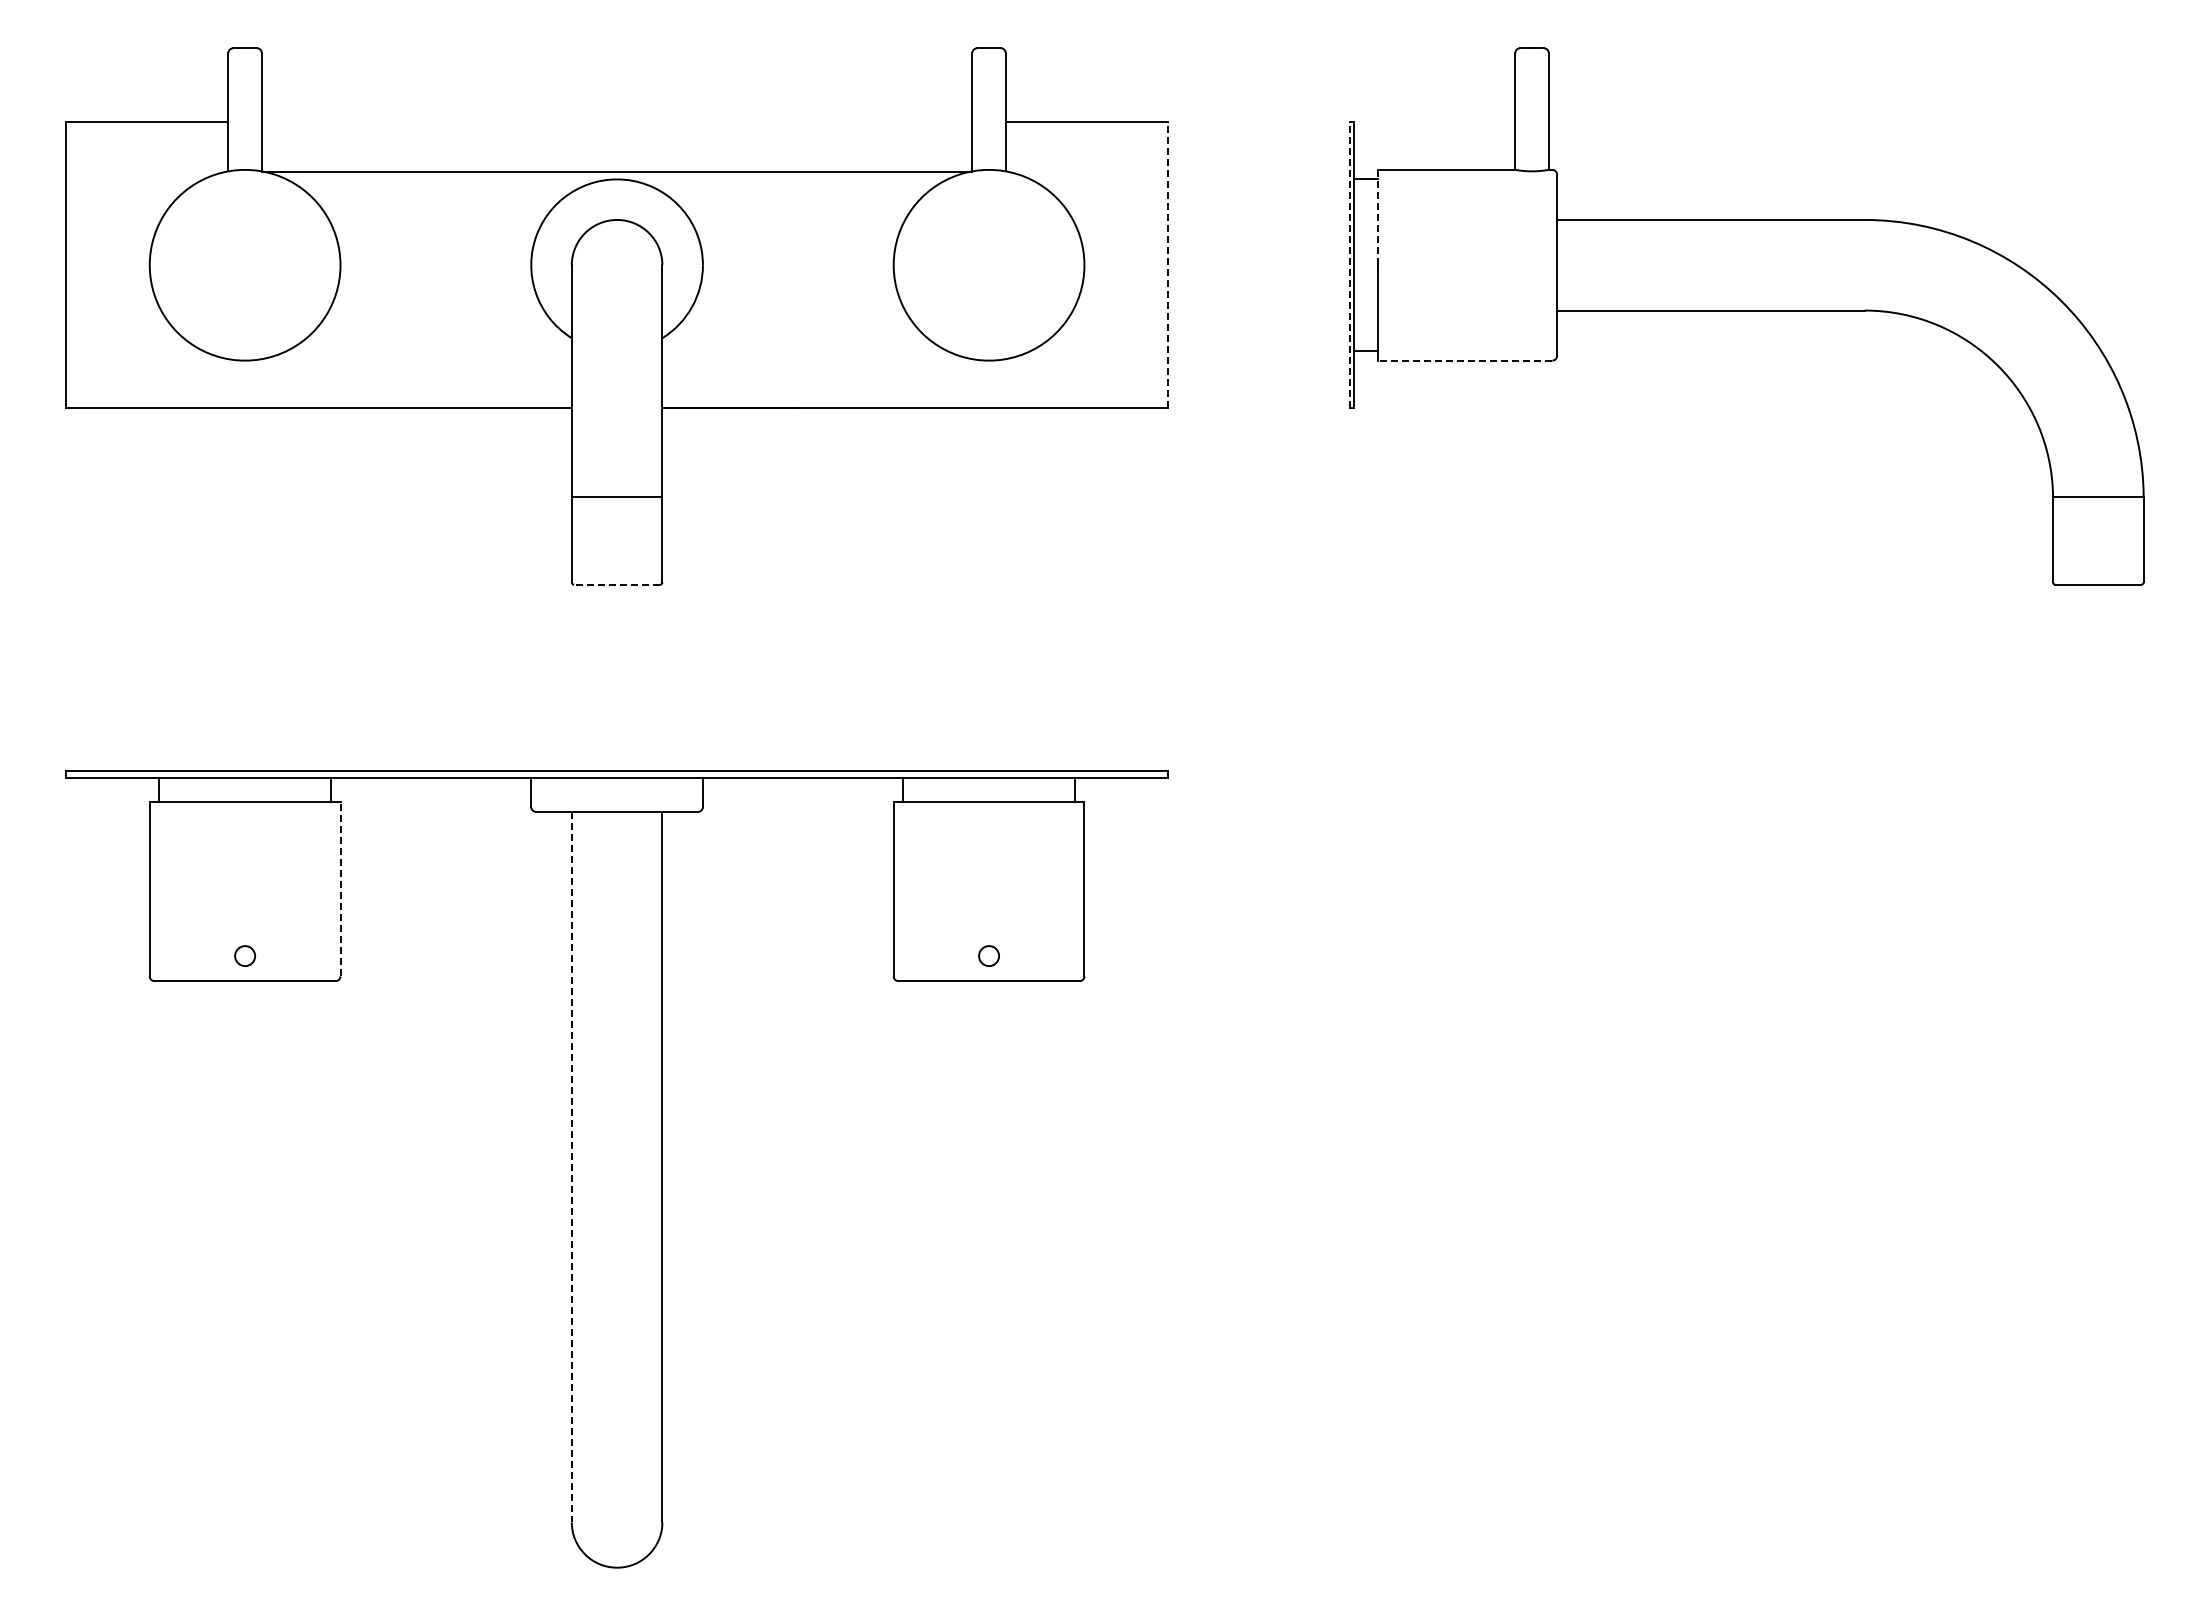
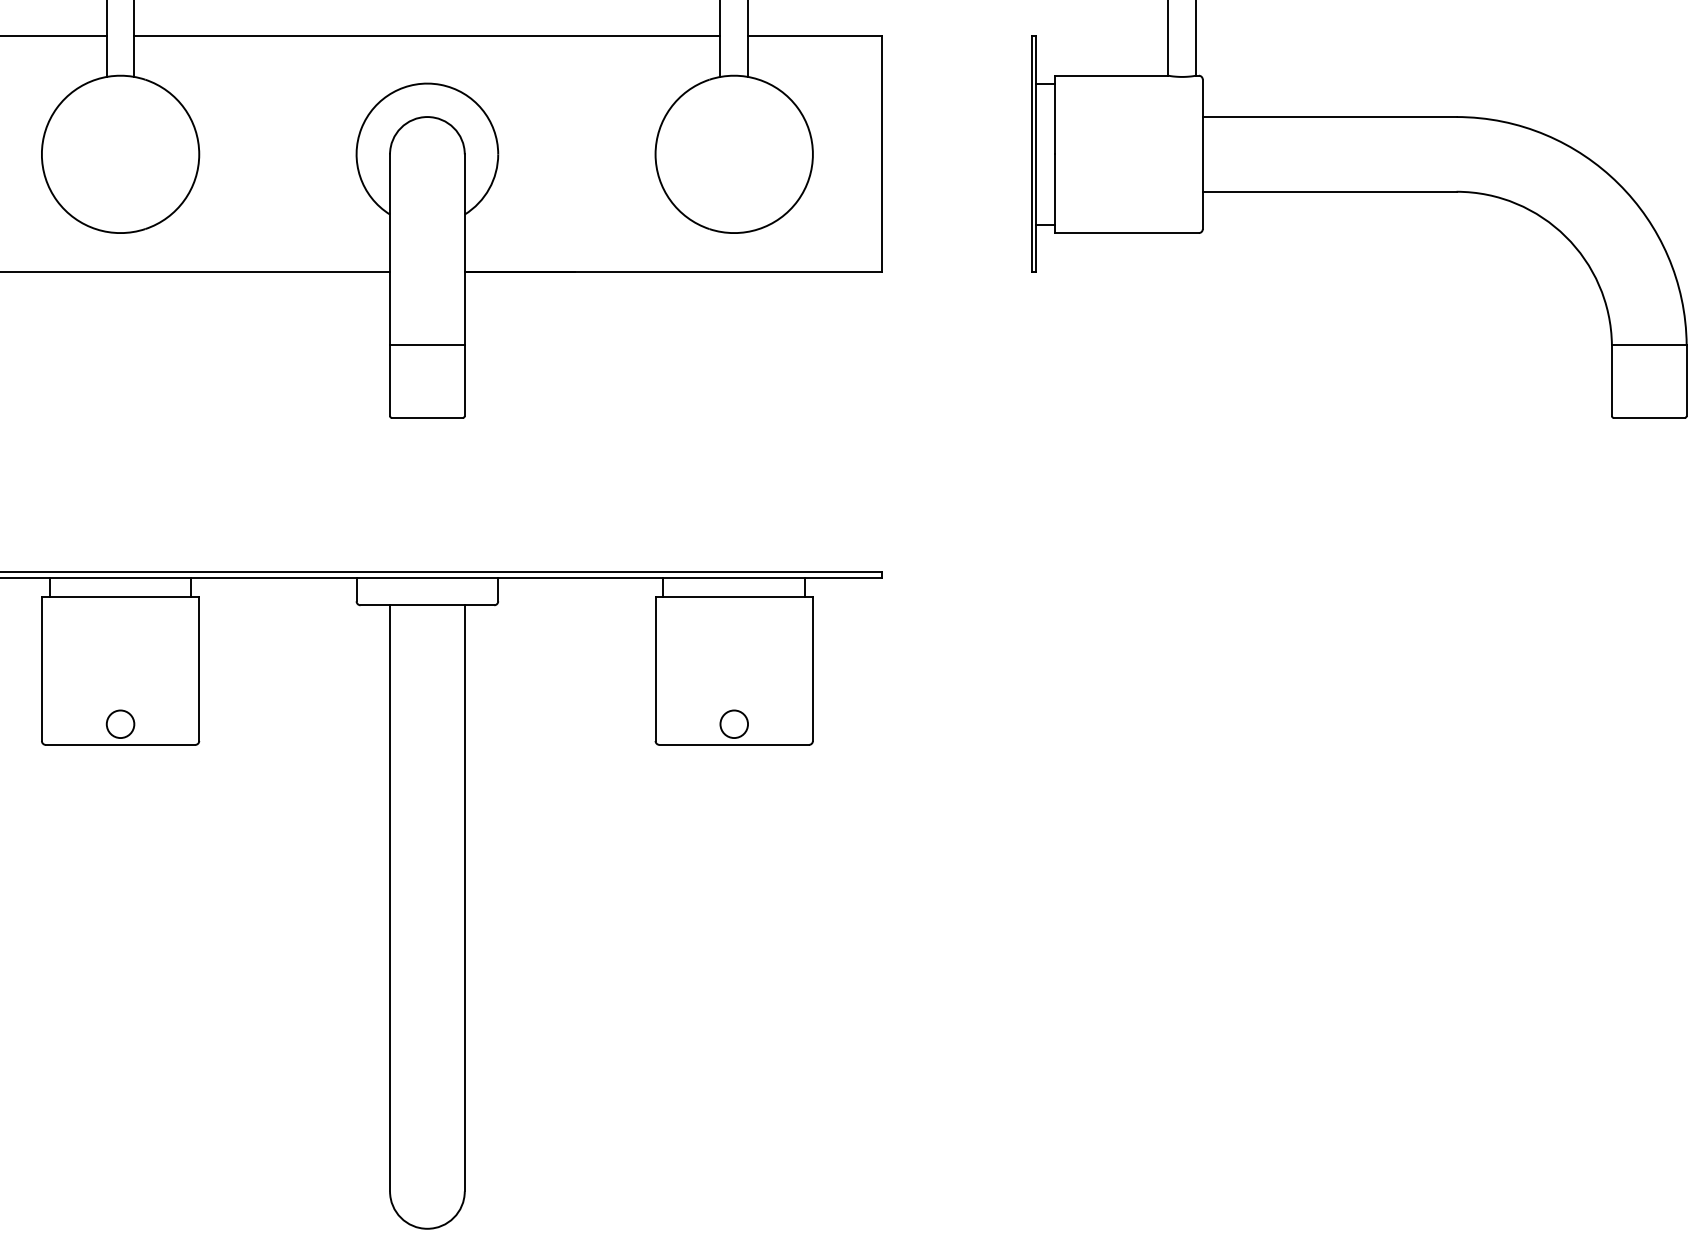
line: (616, 172) -> (426, 36), moved
line: (1378, 217) -> (1055, 115), dashed -> solid
line: (1167, 264) -> (881, 153), dashed -> solid
line: (1349, 264) -> (1031, 153), dashed -> solid
line: (1464, 360) -> (1126, 232), dashed -> solid
line: (617, 584) -> (427, 417), dashed -> solid
line: (340, 888) -> (199, 668), dashed -> solid
circle: (244, 955) -> (120, 723), size x1.67
circle: (988, 955) -> (733, 723), size x1.67
line: (571, 1167) -> (389, 898), dashed -> solid

